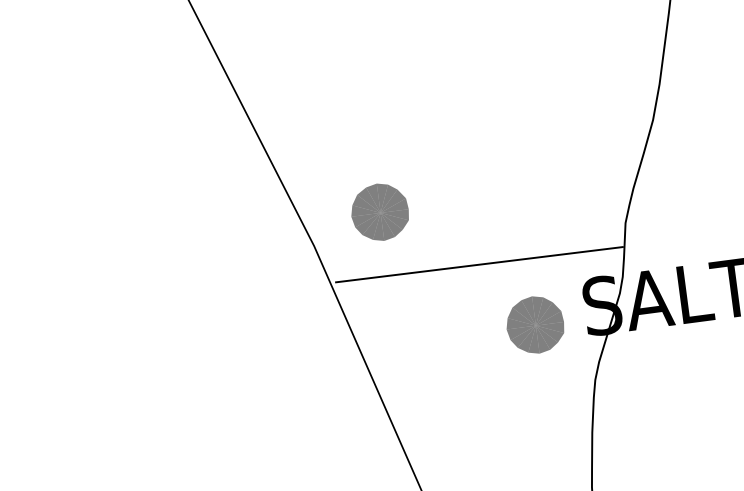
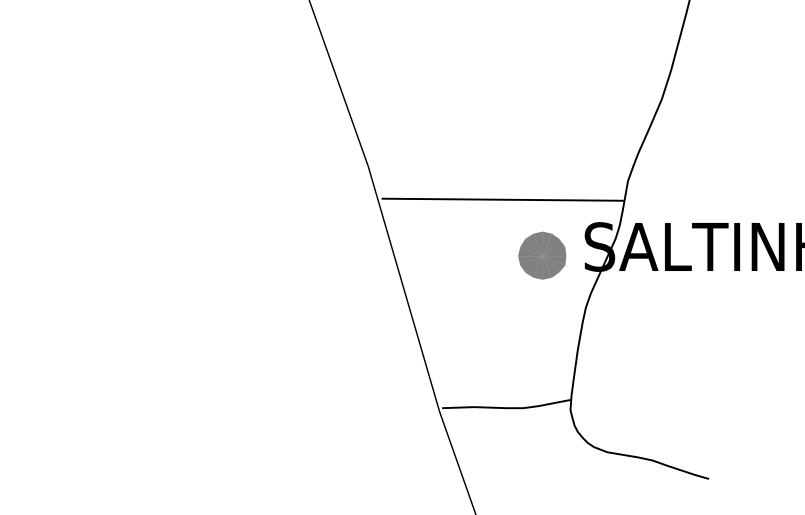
part: (380, 212) -> (426, 145), removed

